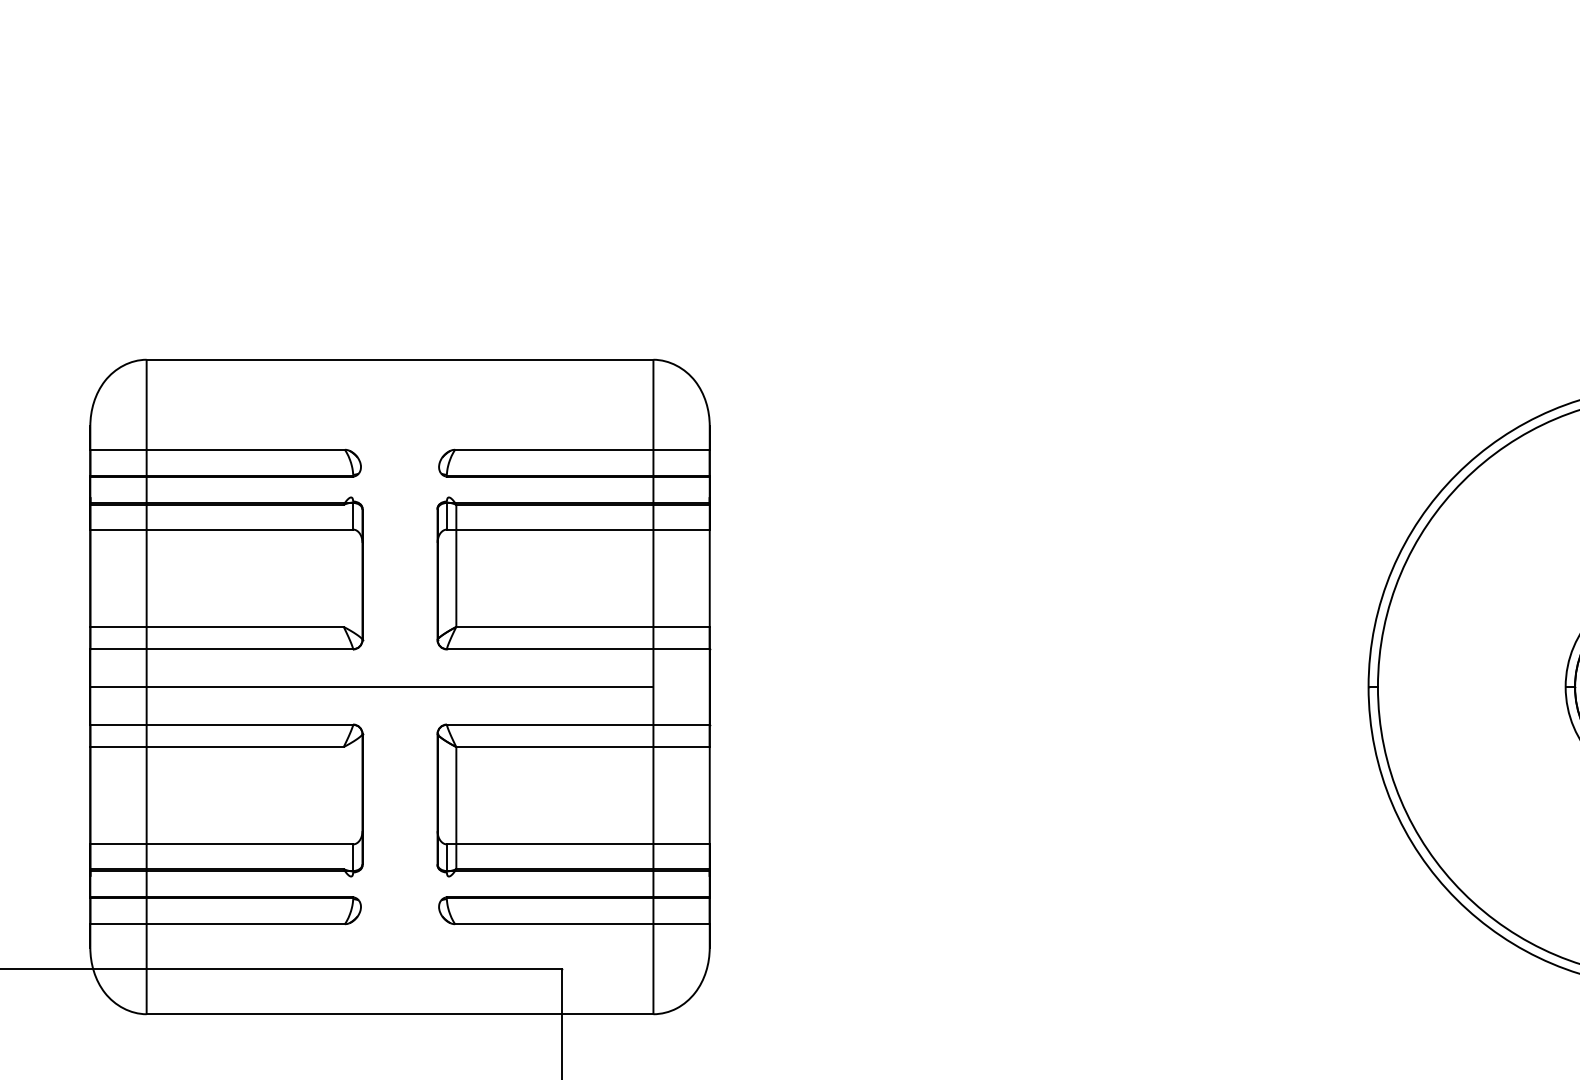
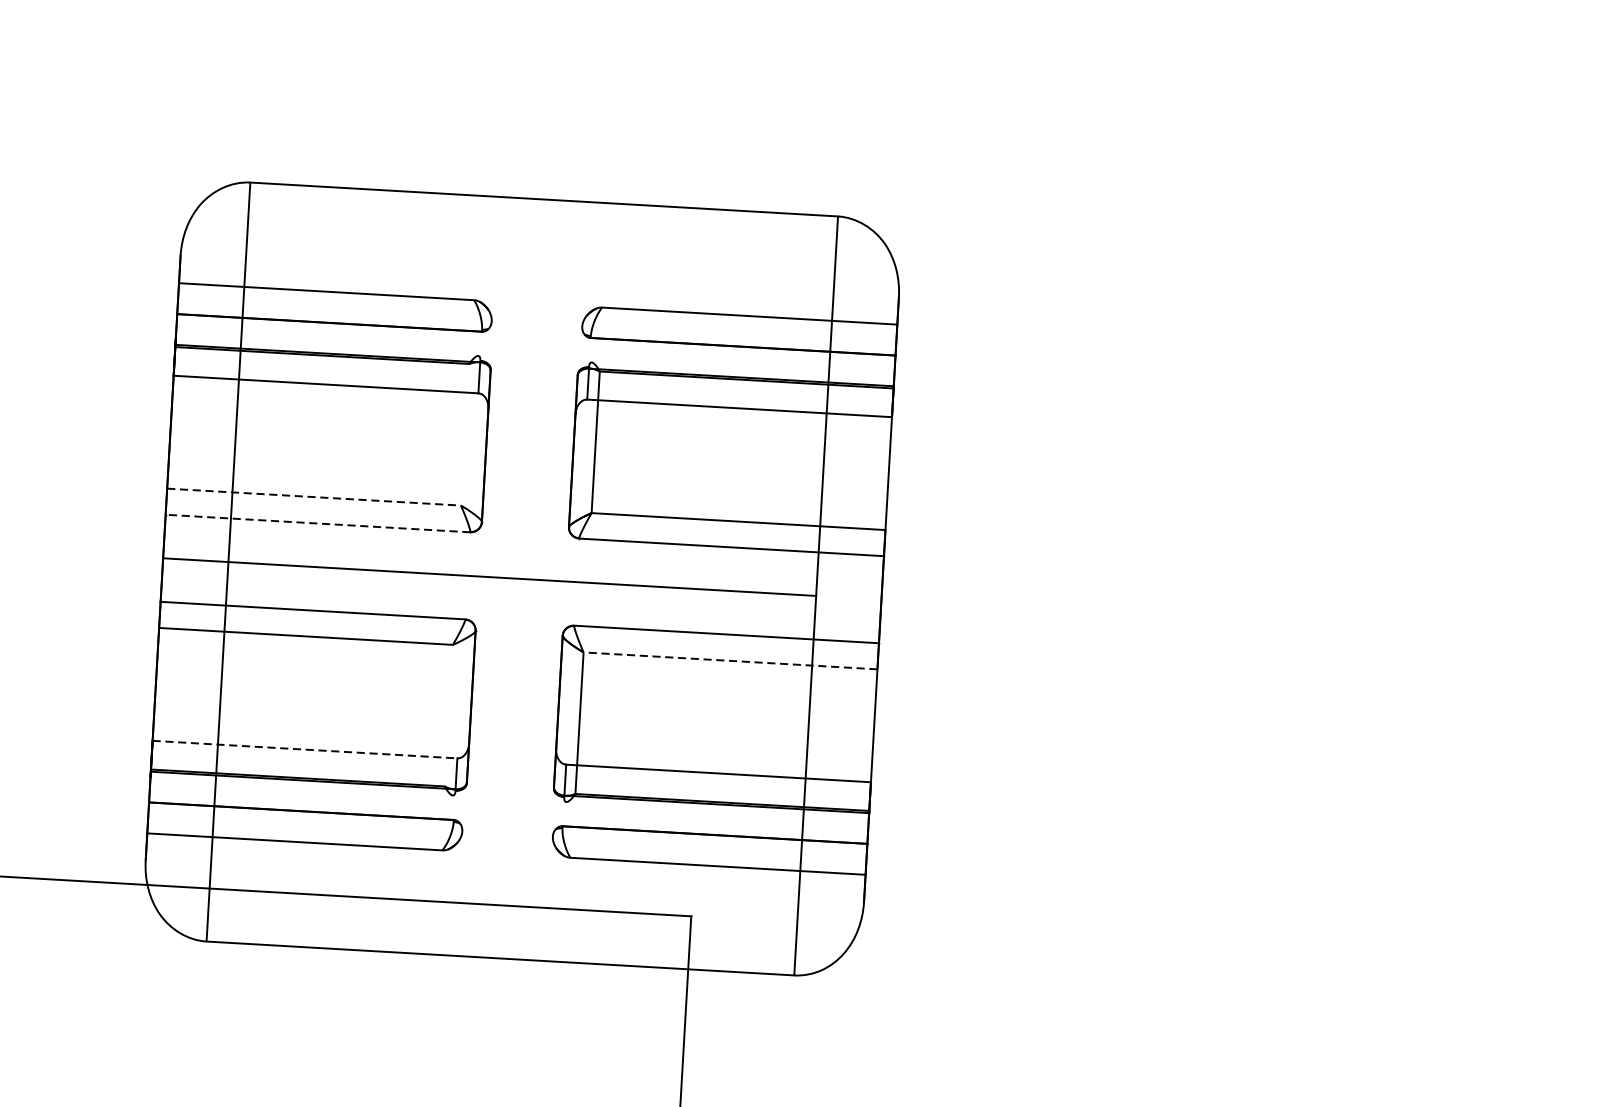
line: (217, 626) -> (314, 496), solid -> dashed
line: (221, 649) -> (317, 523), solid -> dashed
line: (583, 747) -> (731, 661), solid -> dashed
line: (222, 844) -> (305, 749), solid -> dashed

